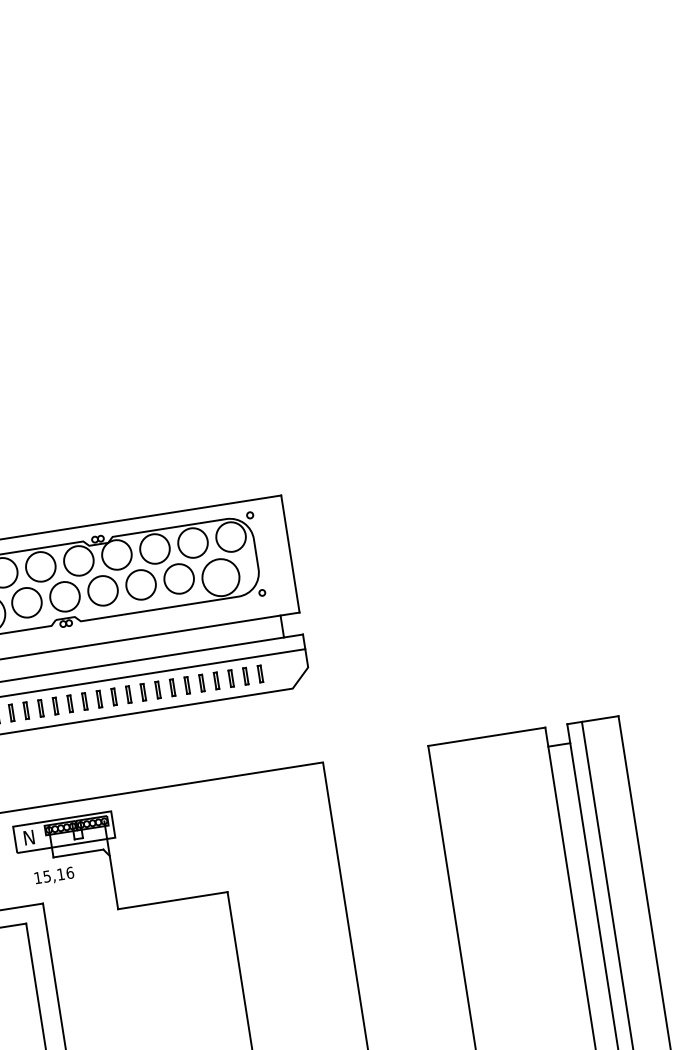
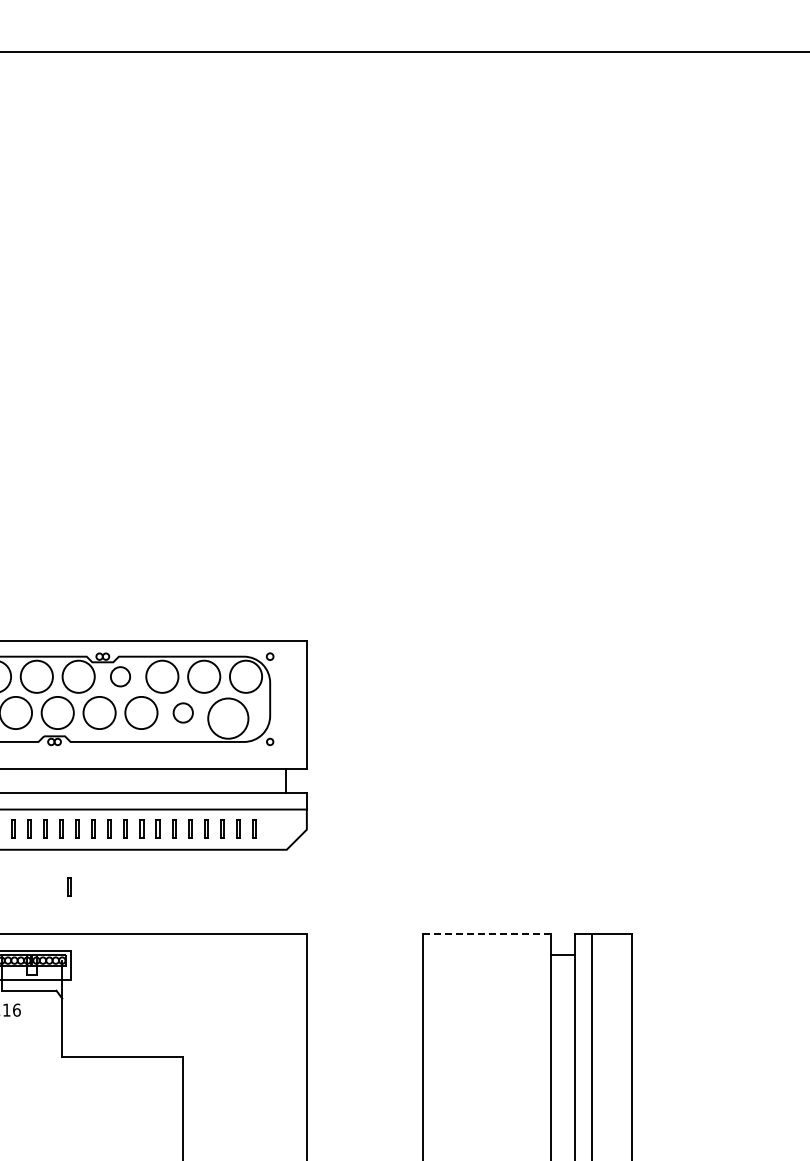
circle: (116, 554) -> (120, 676), size x0.6
circle: (179, 578) -> (183, 712), size x0.6
line: (487, 737) -> (487, 934), solid -> dashed
line: (99, 753) -> (68, 886), added

